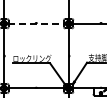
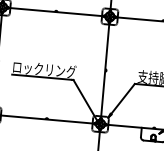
line: (36, 23) -> (56, 11), dashed -> solid

